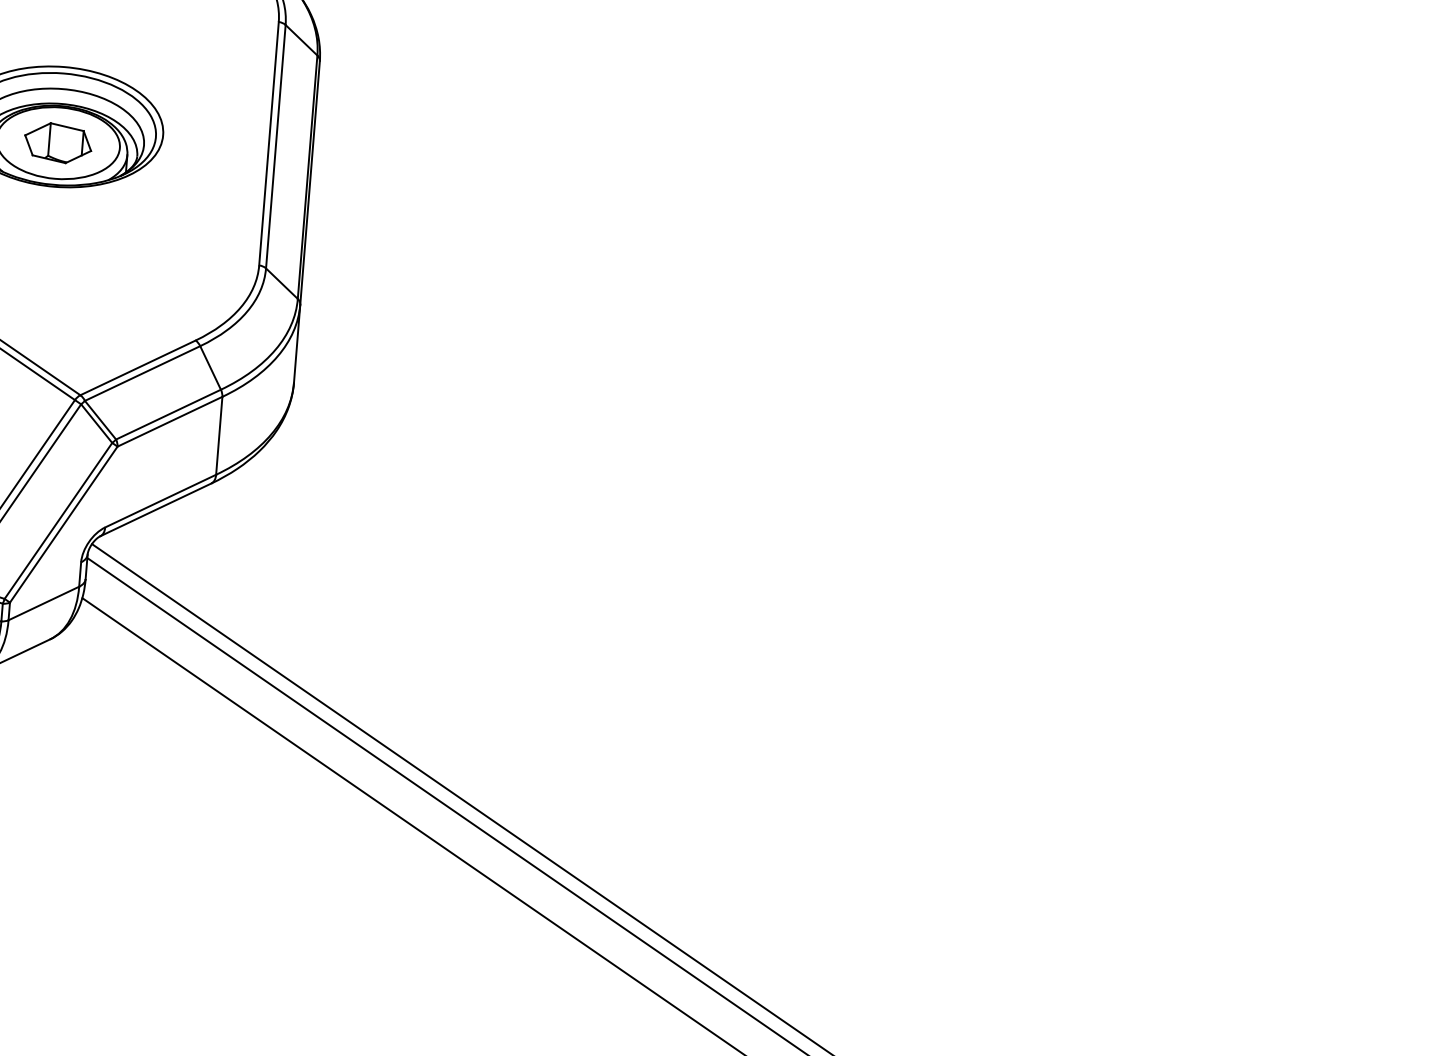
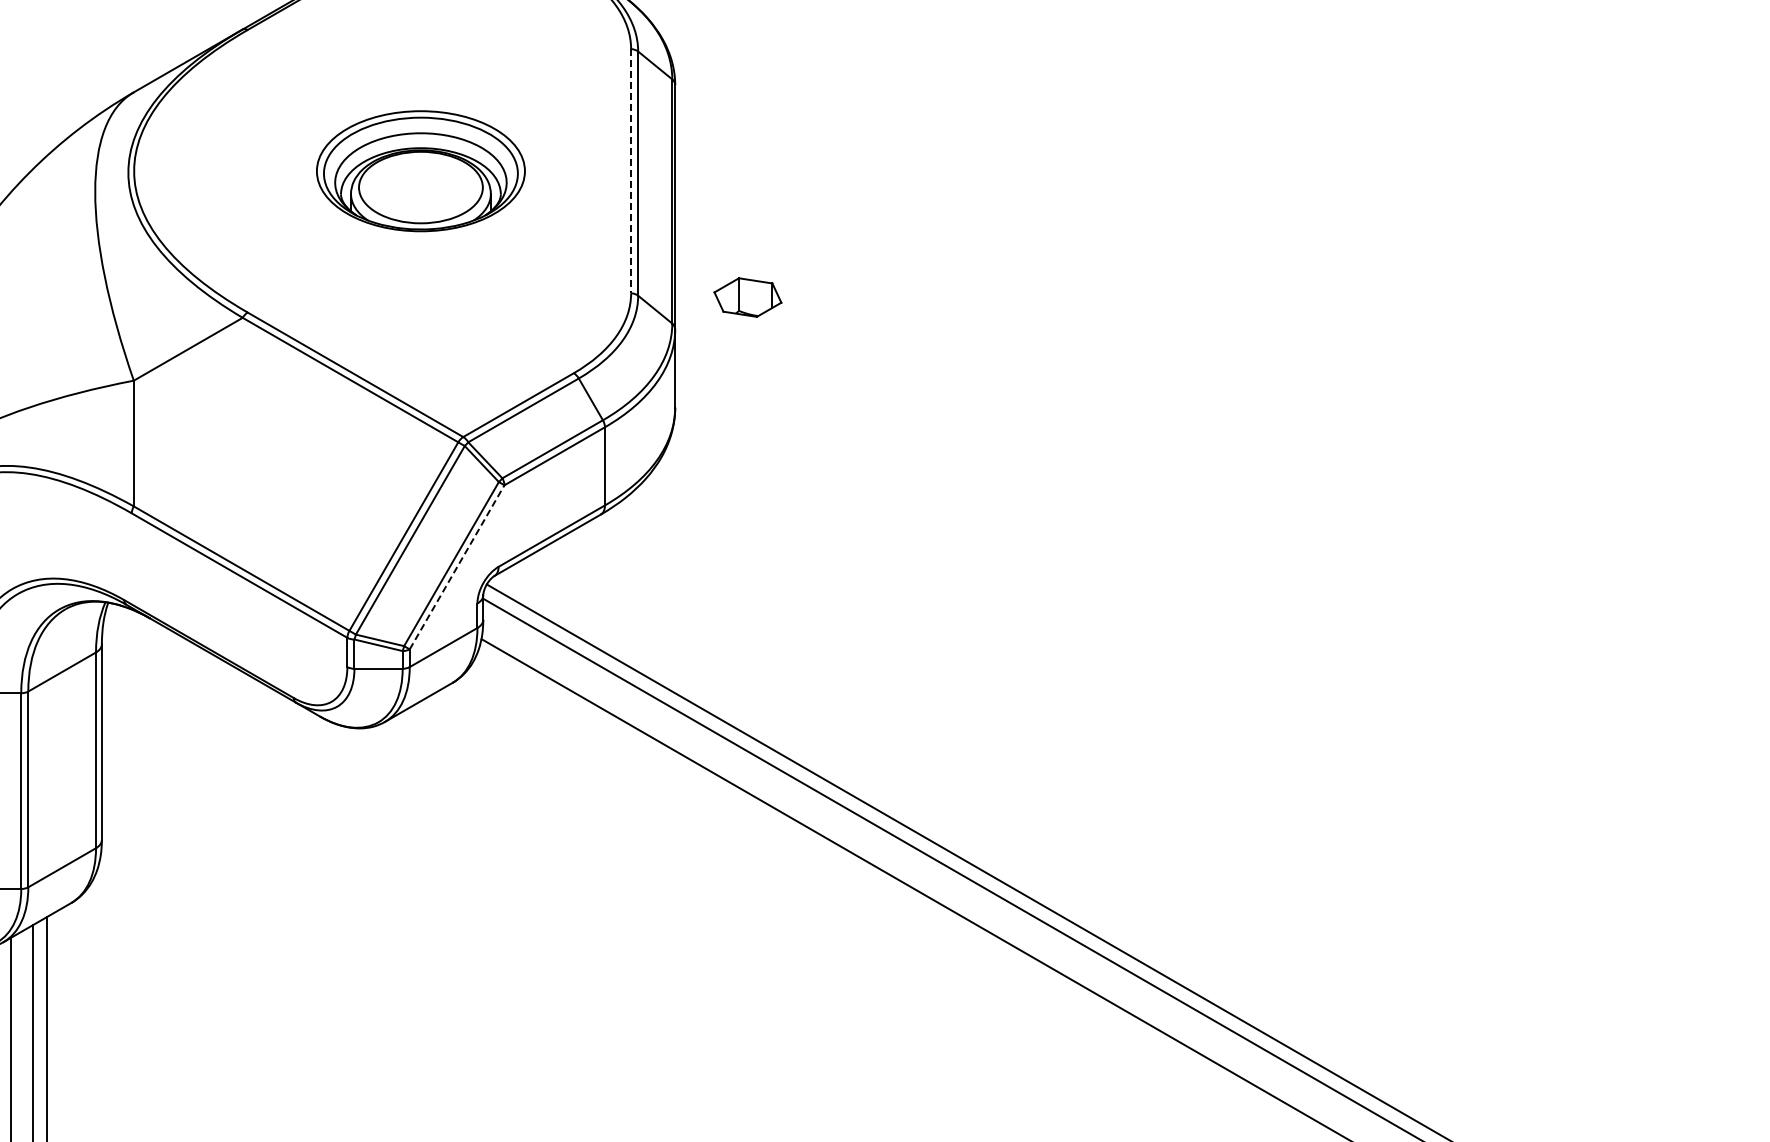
part: (57, 143) -> (747, 297), moved
line: (269, 144) -> (631, 171), solid -> dashed
line: (64, 524) -> (457, 567), solid -> dashed

